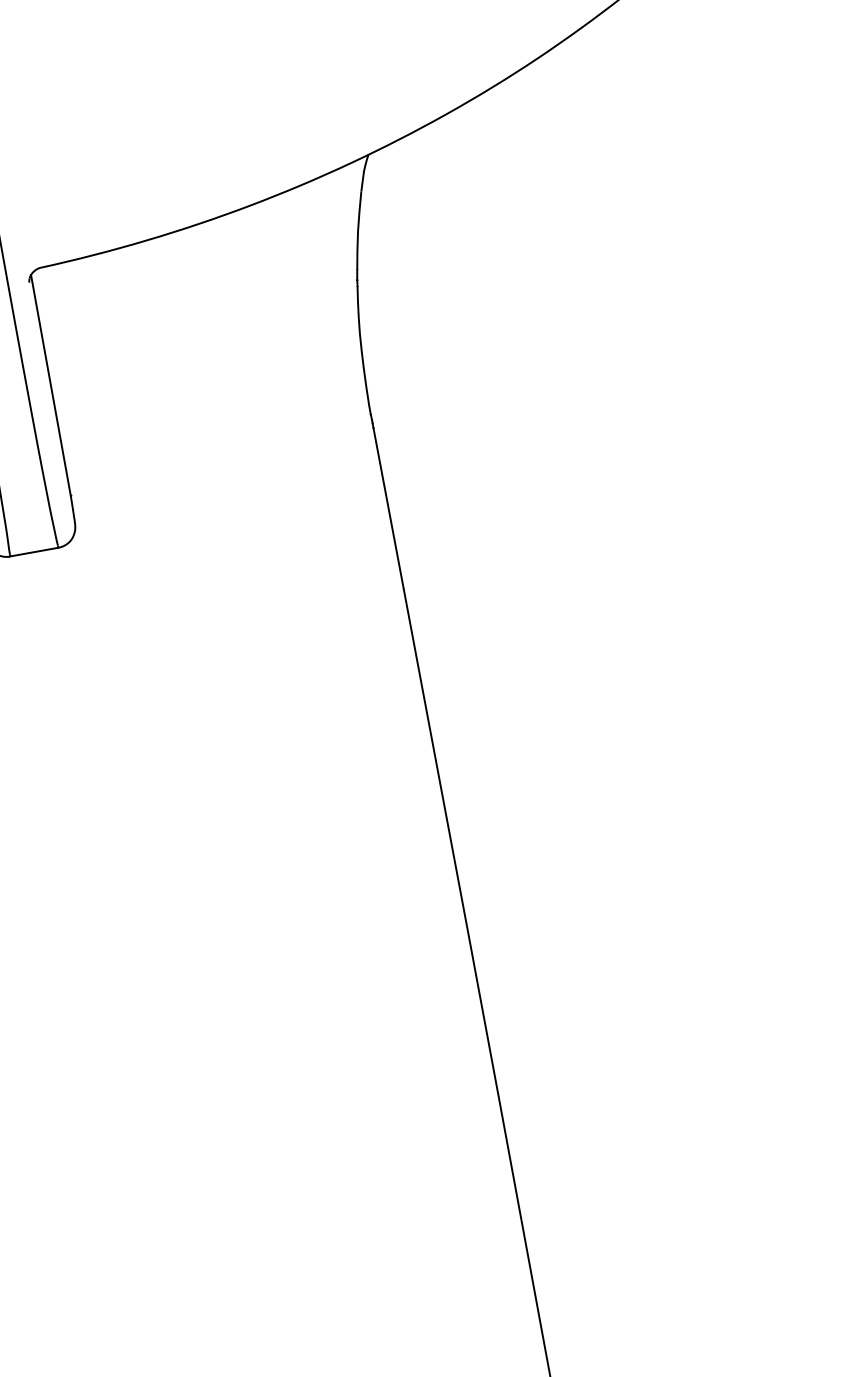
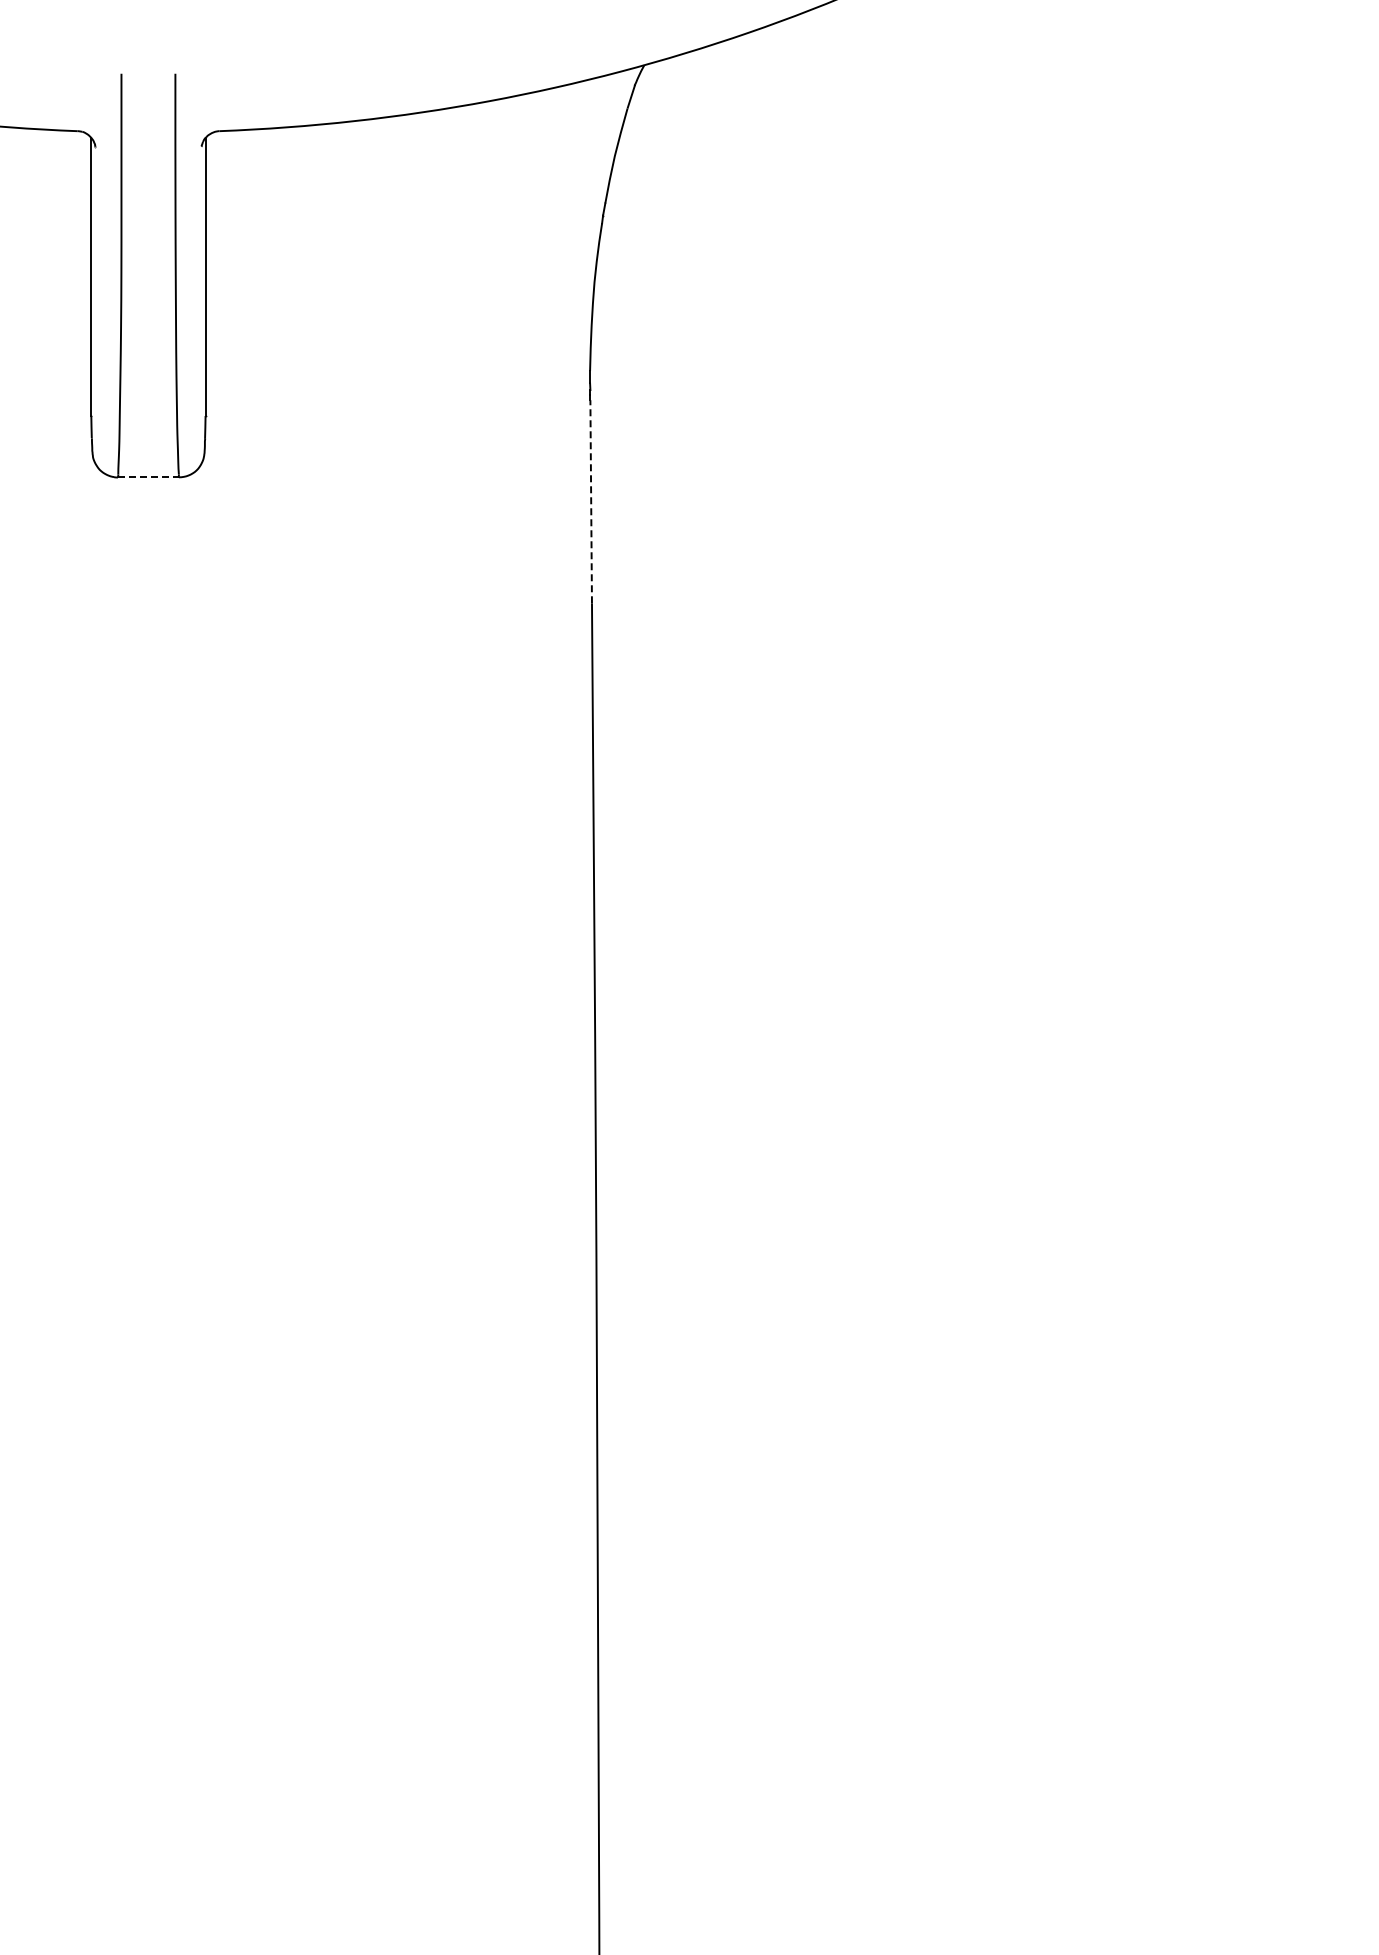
line: (388, 508) -> (591, 501), solid -> dashed
line: (34, 552) -> (148, 477), solid -> dashed

